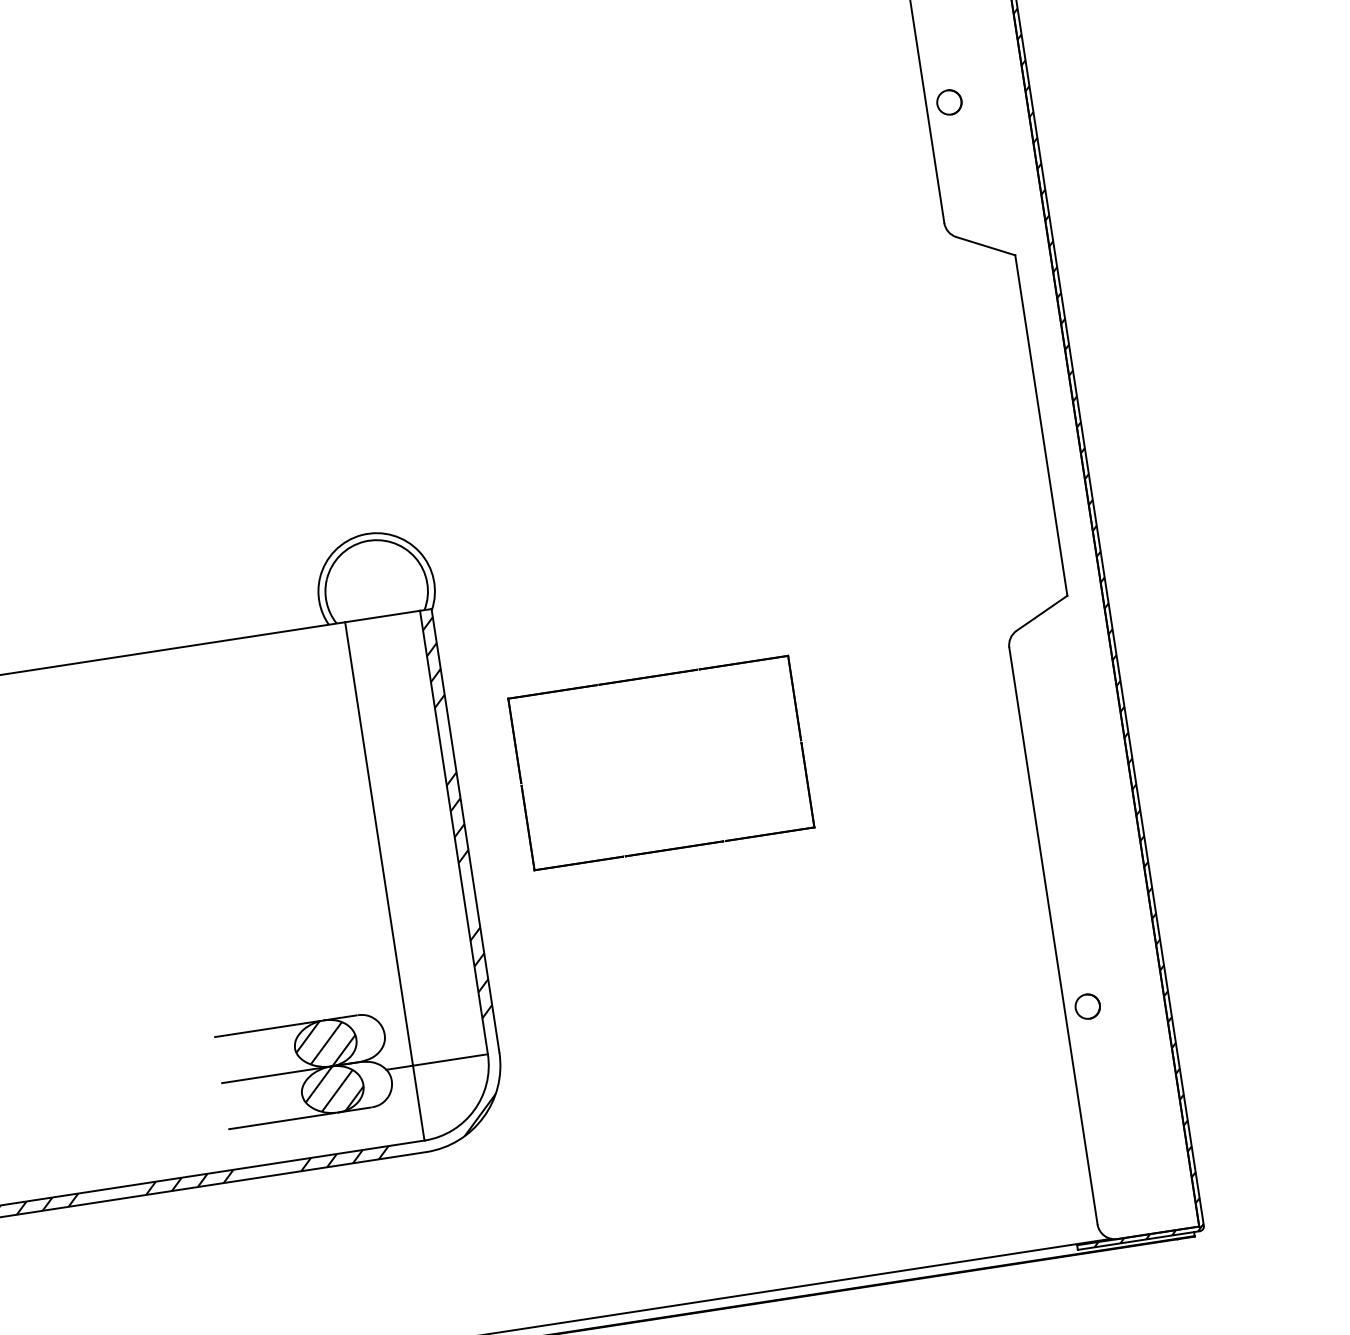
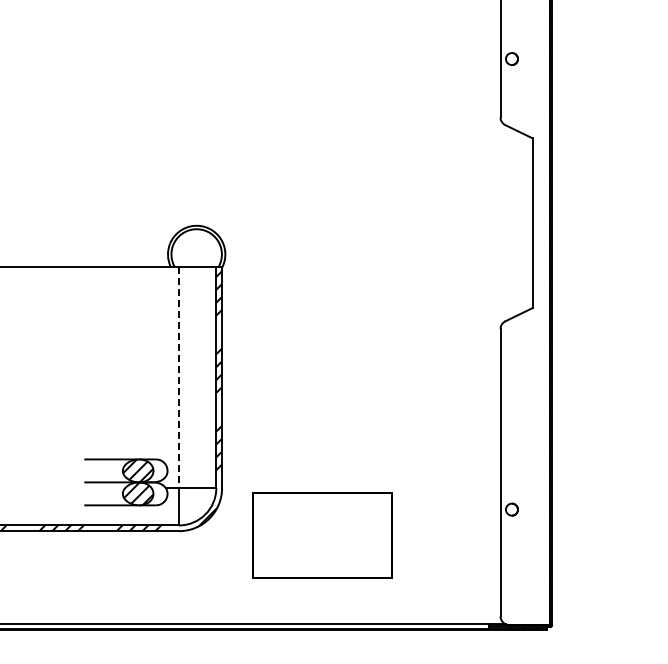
part: (661, 763) -> (322, 535), moved
line: (380, 845) -> (179, 378), solid -> dashed

